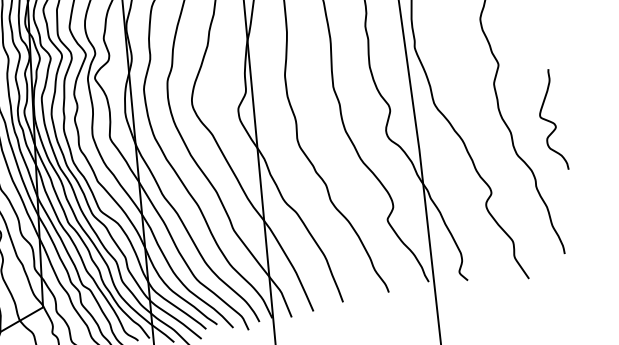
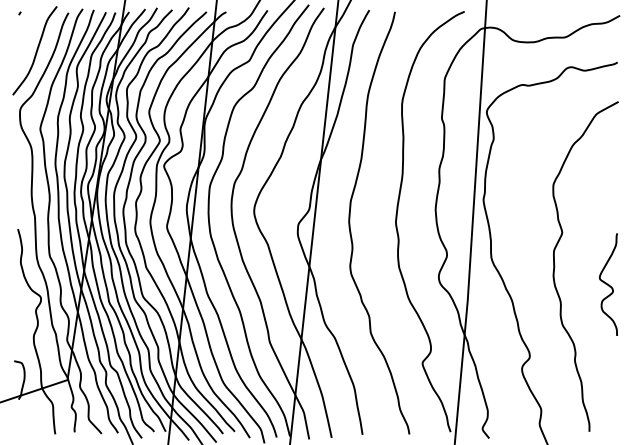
curve: (549, 121) -> (607, 284), moved

